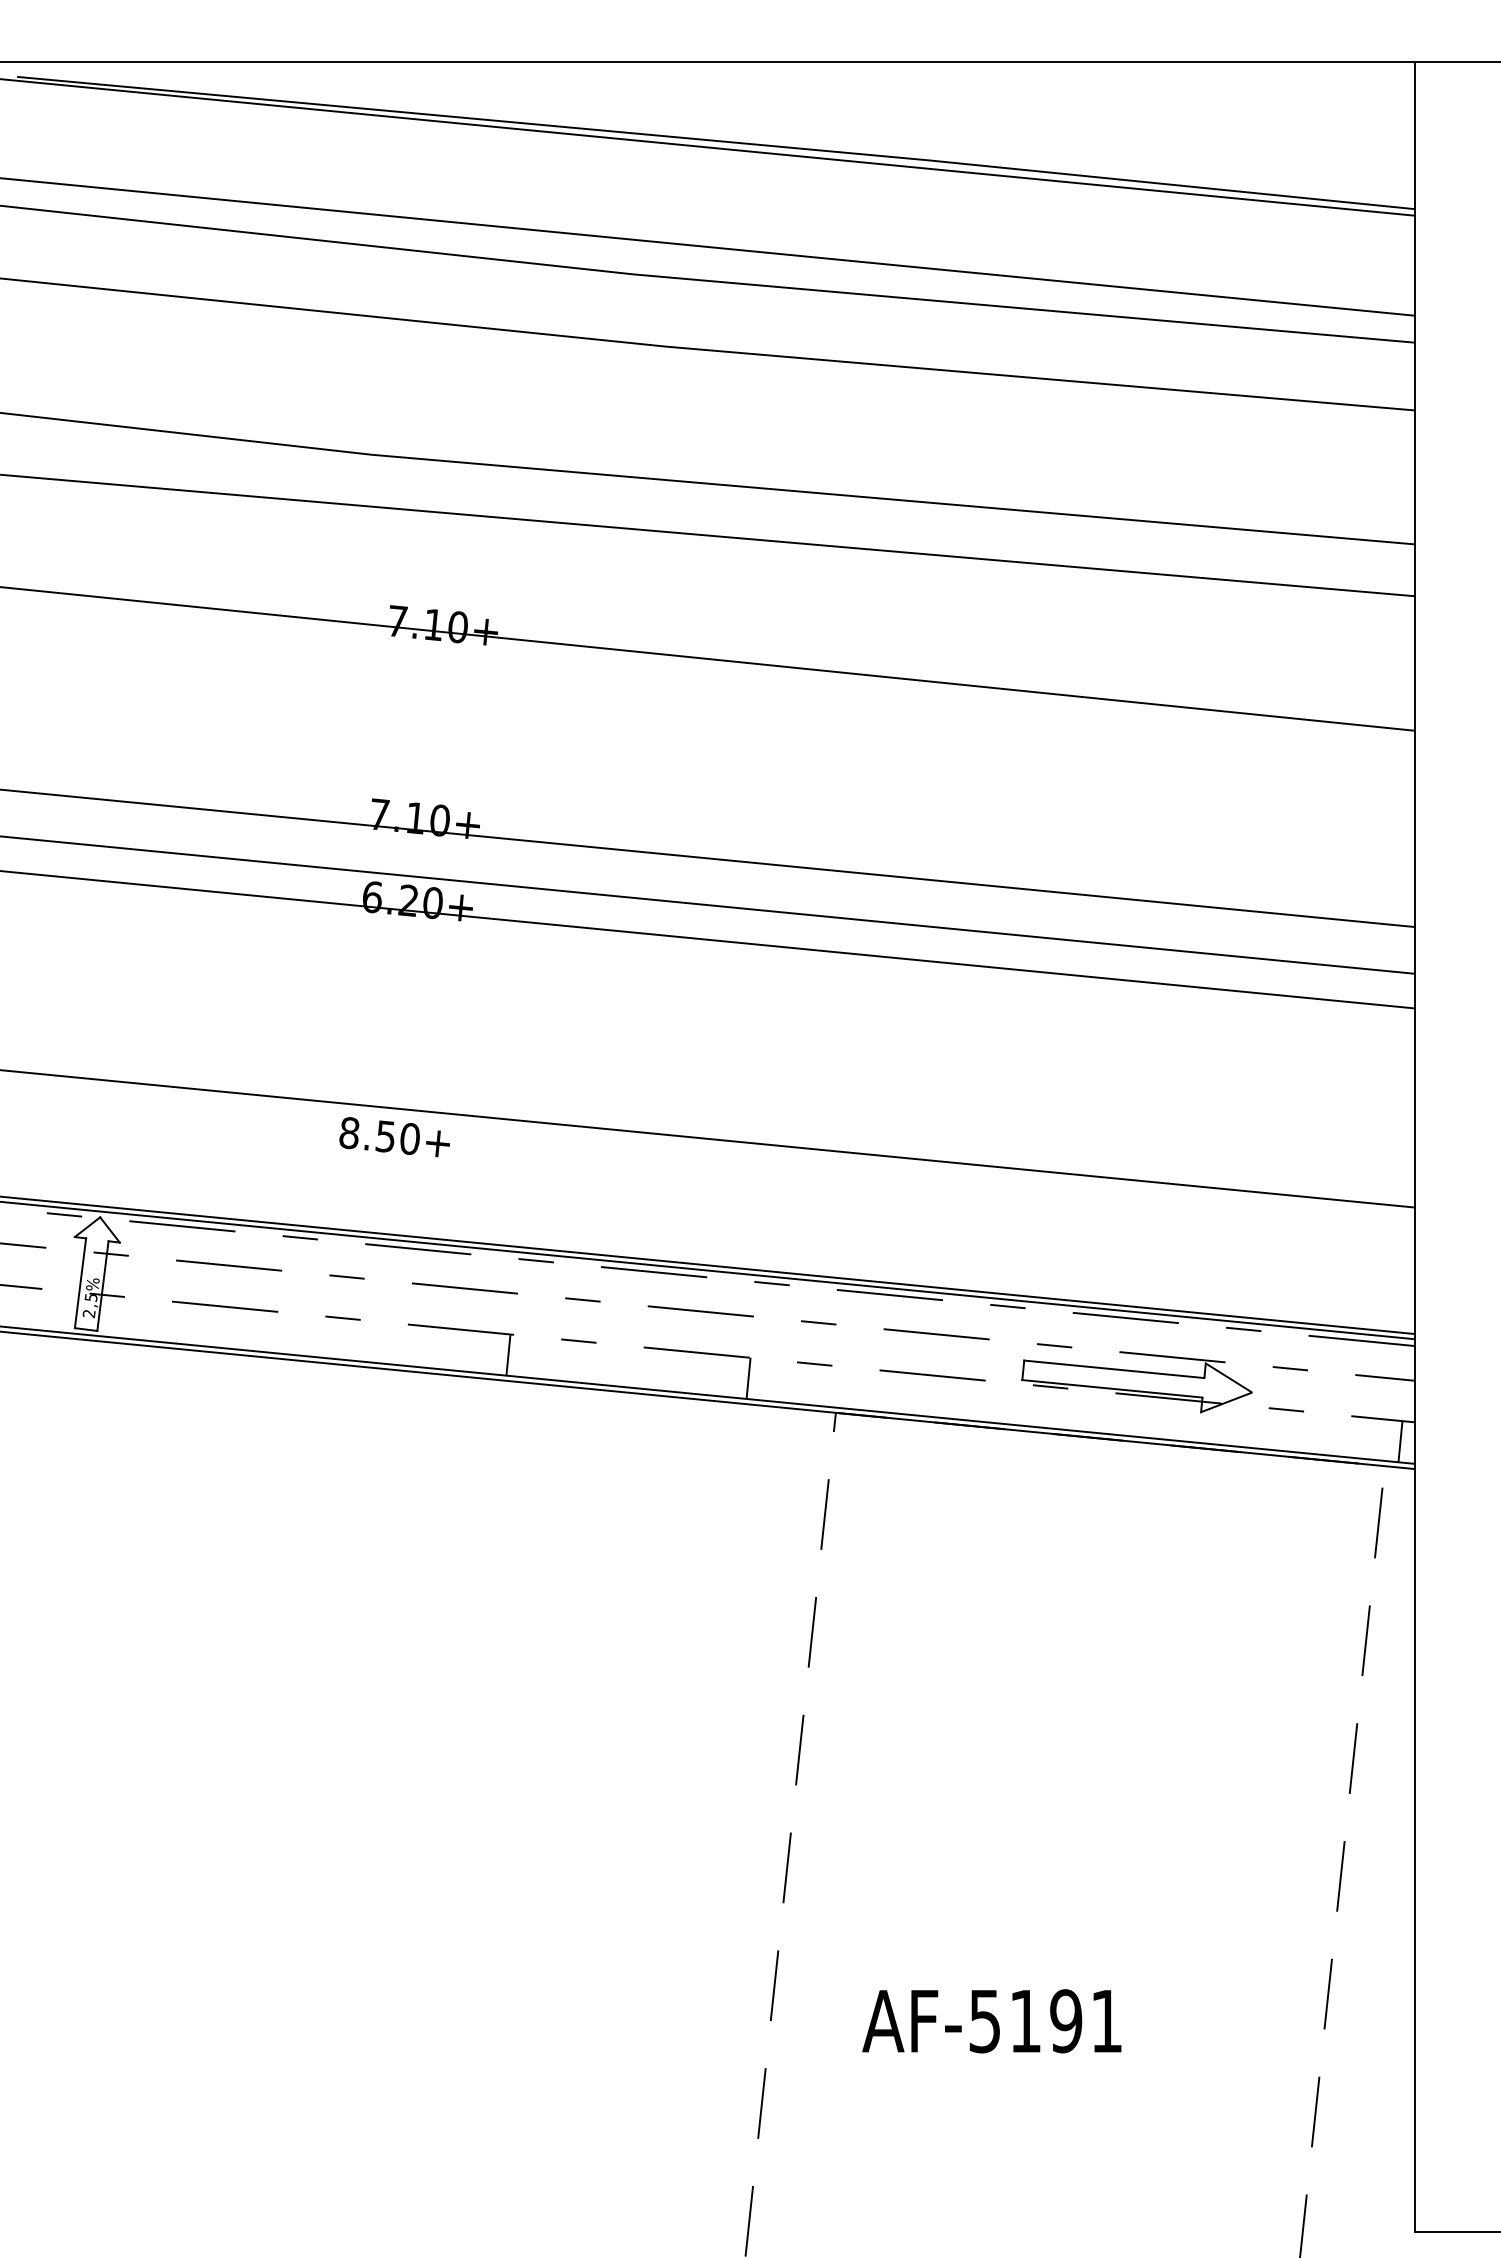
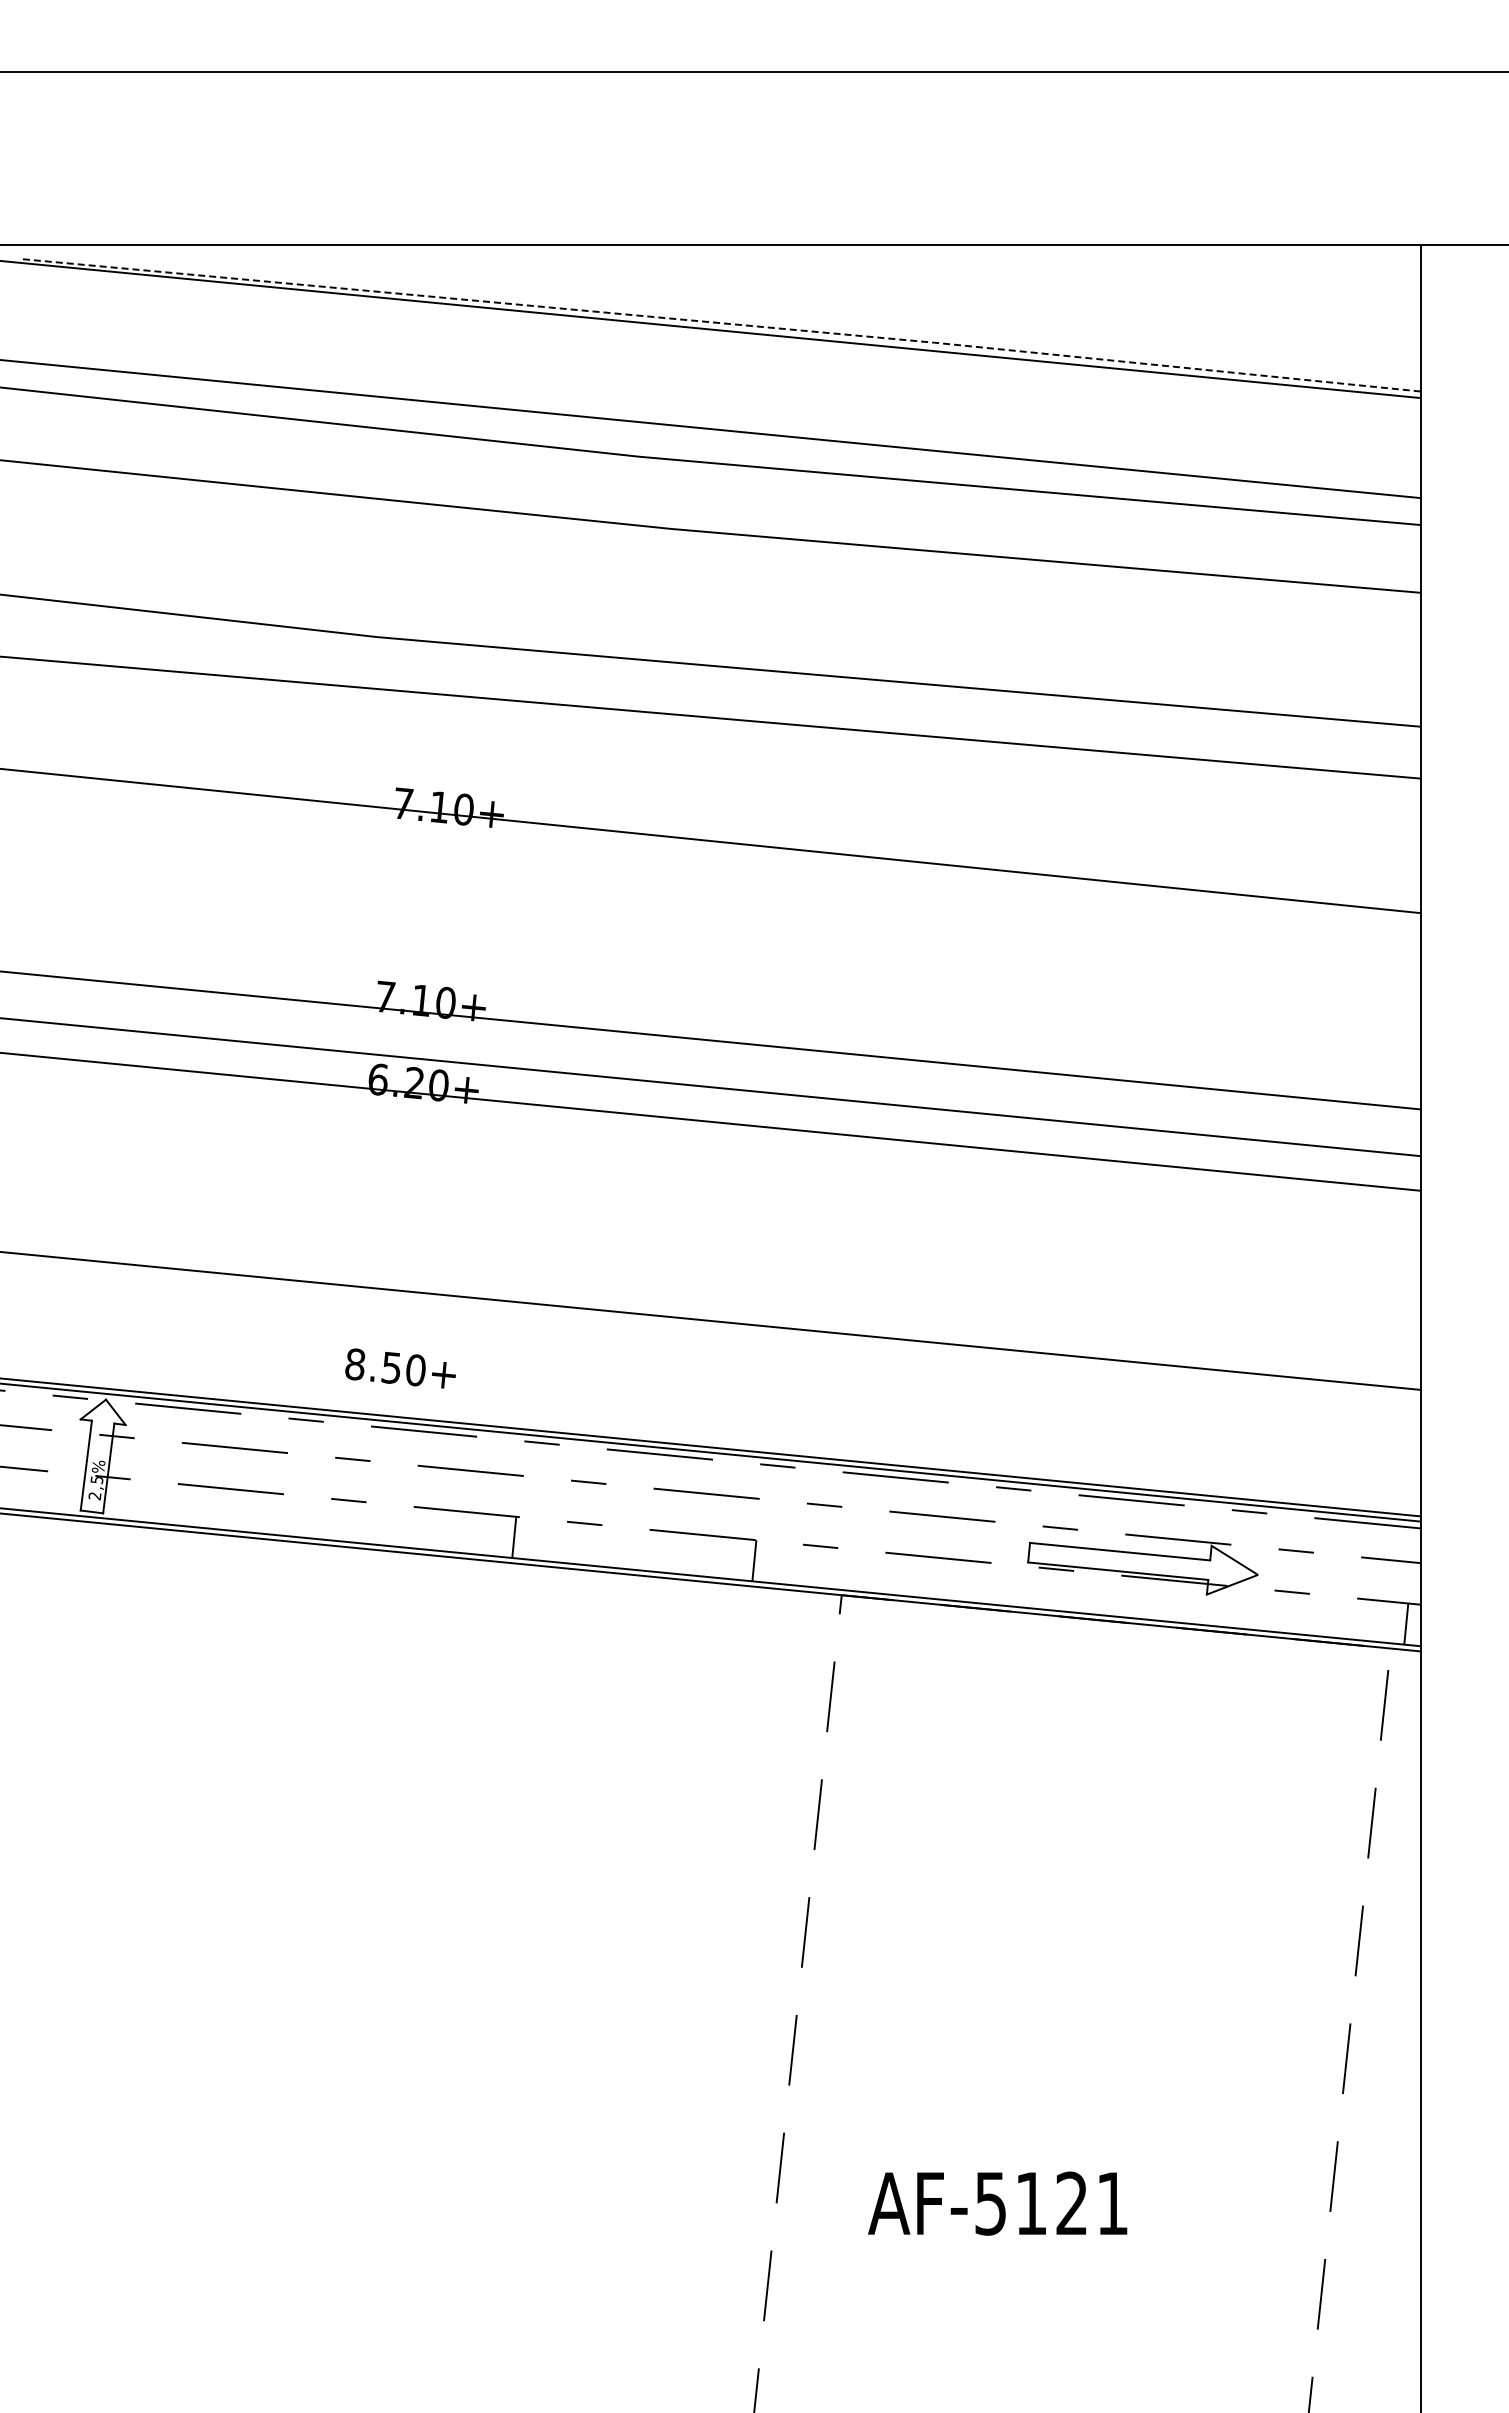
line: (716, 141) -> (722, 323), solid -> dashed
text: (394, 1137) -> (400, 1368), moved
text: (1065, 2021) -> (1071, 2203), AF-5191 -> AF-5121

